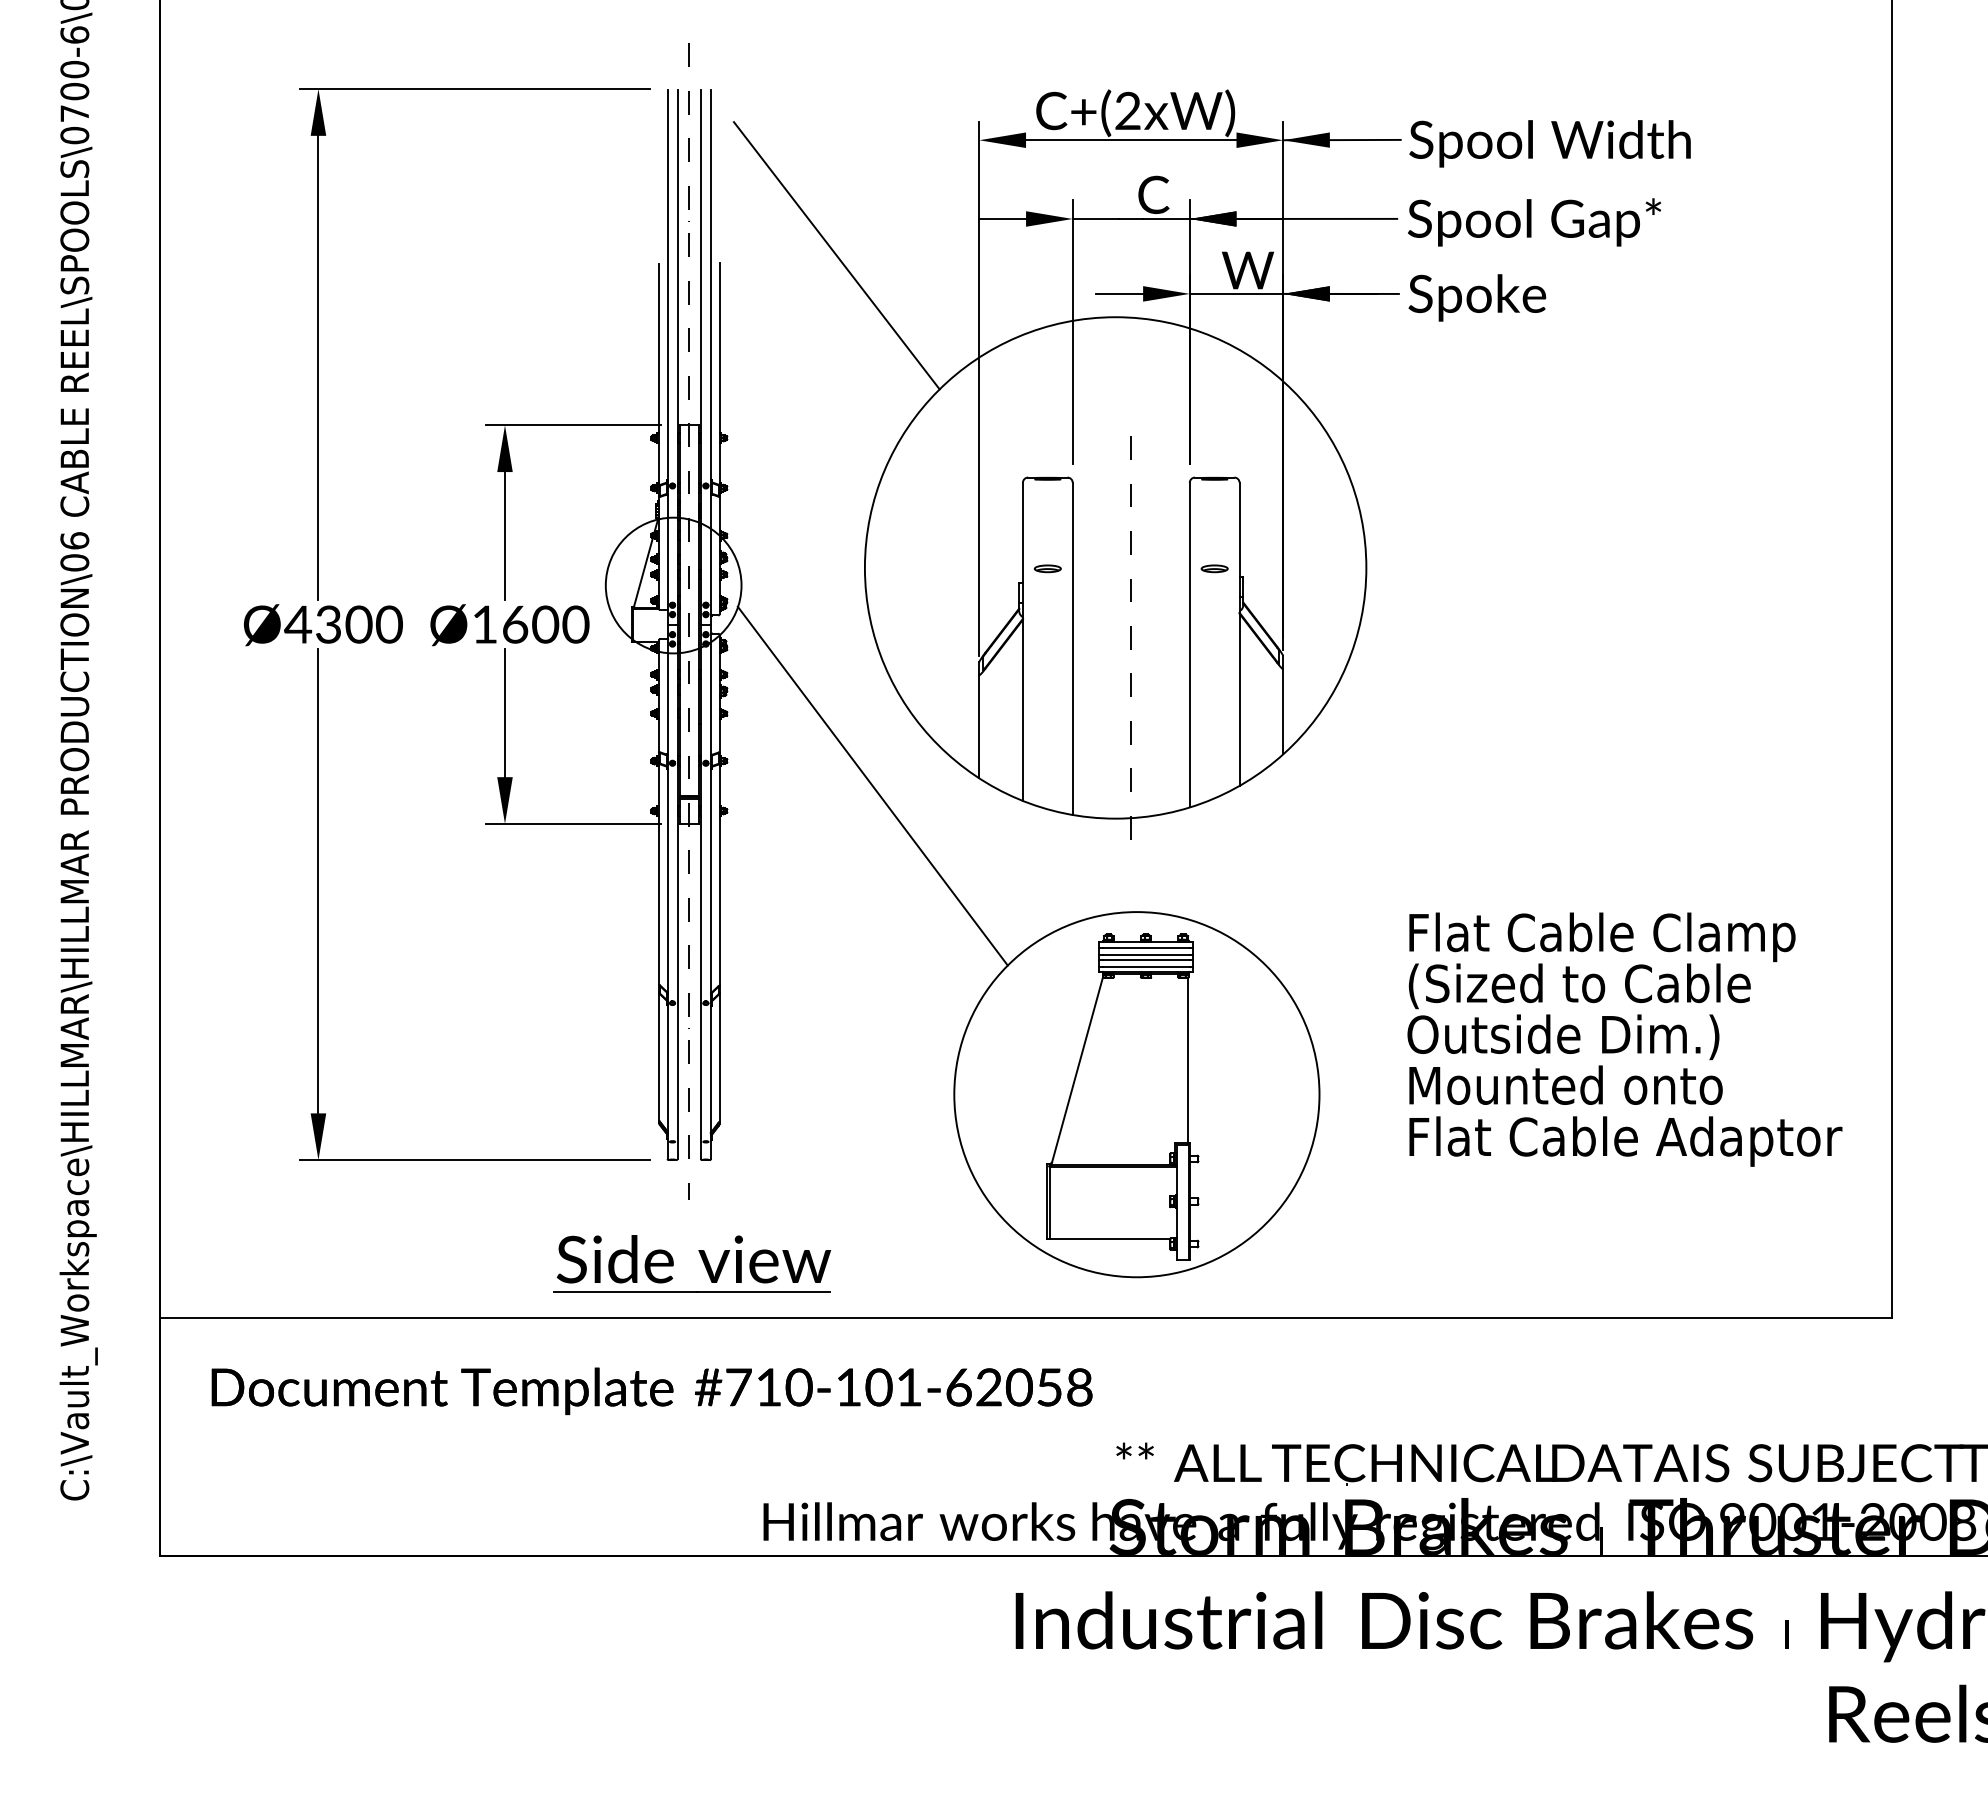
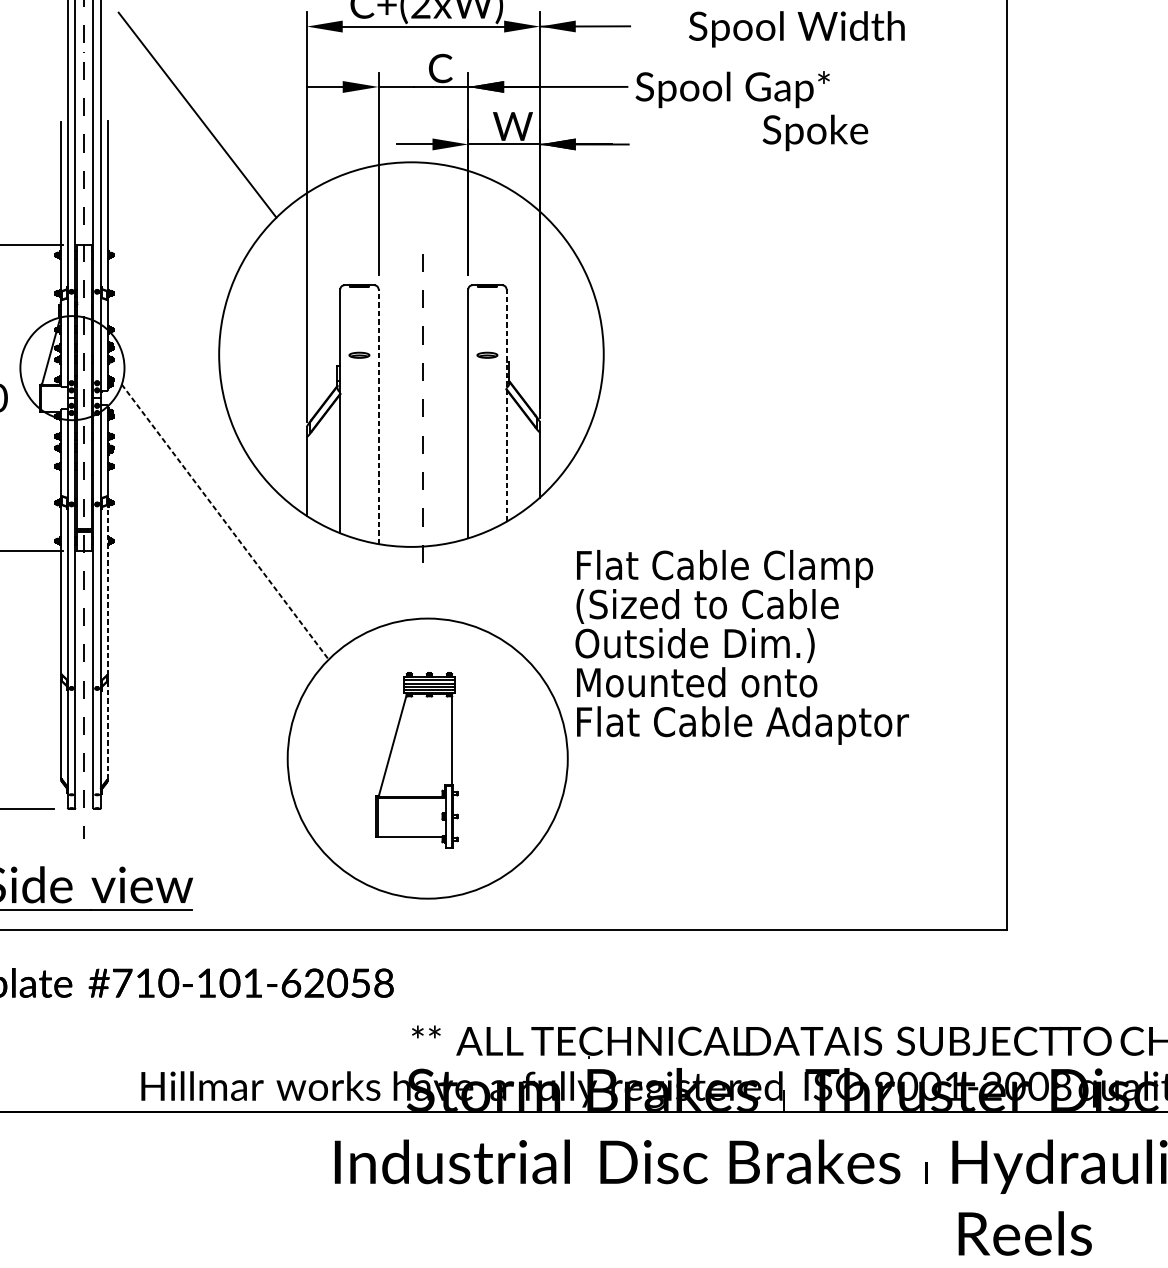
text: (1549, 143) -> (796, 29), moved
text: (1477, 297) -> (815, 132), moved
line: (1239, 634) -> (506, 405), solid -> dashed
line: (1072, 648) -> (378, 416), solid -> dashed
line: (873, 786) -> (225, 522), solid -> dashed
line: (719, 874) -> (107, 589), solid -> dashed
text: (1624, 1039) -> (741, 647), moved
line: (719, 1056) -> (107, 729), solid -> dashed
part: (1122, 1096) -> (416, 760), size x0.7

